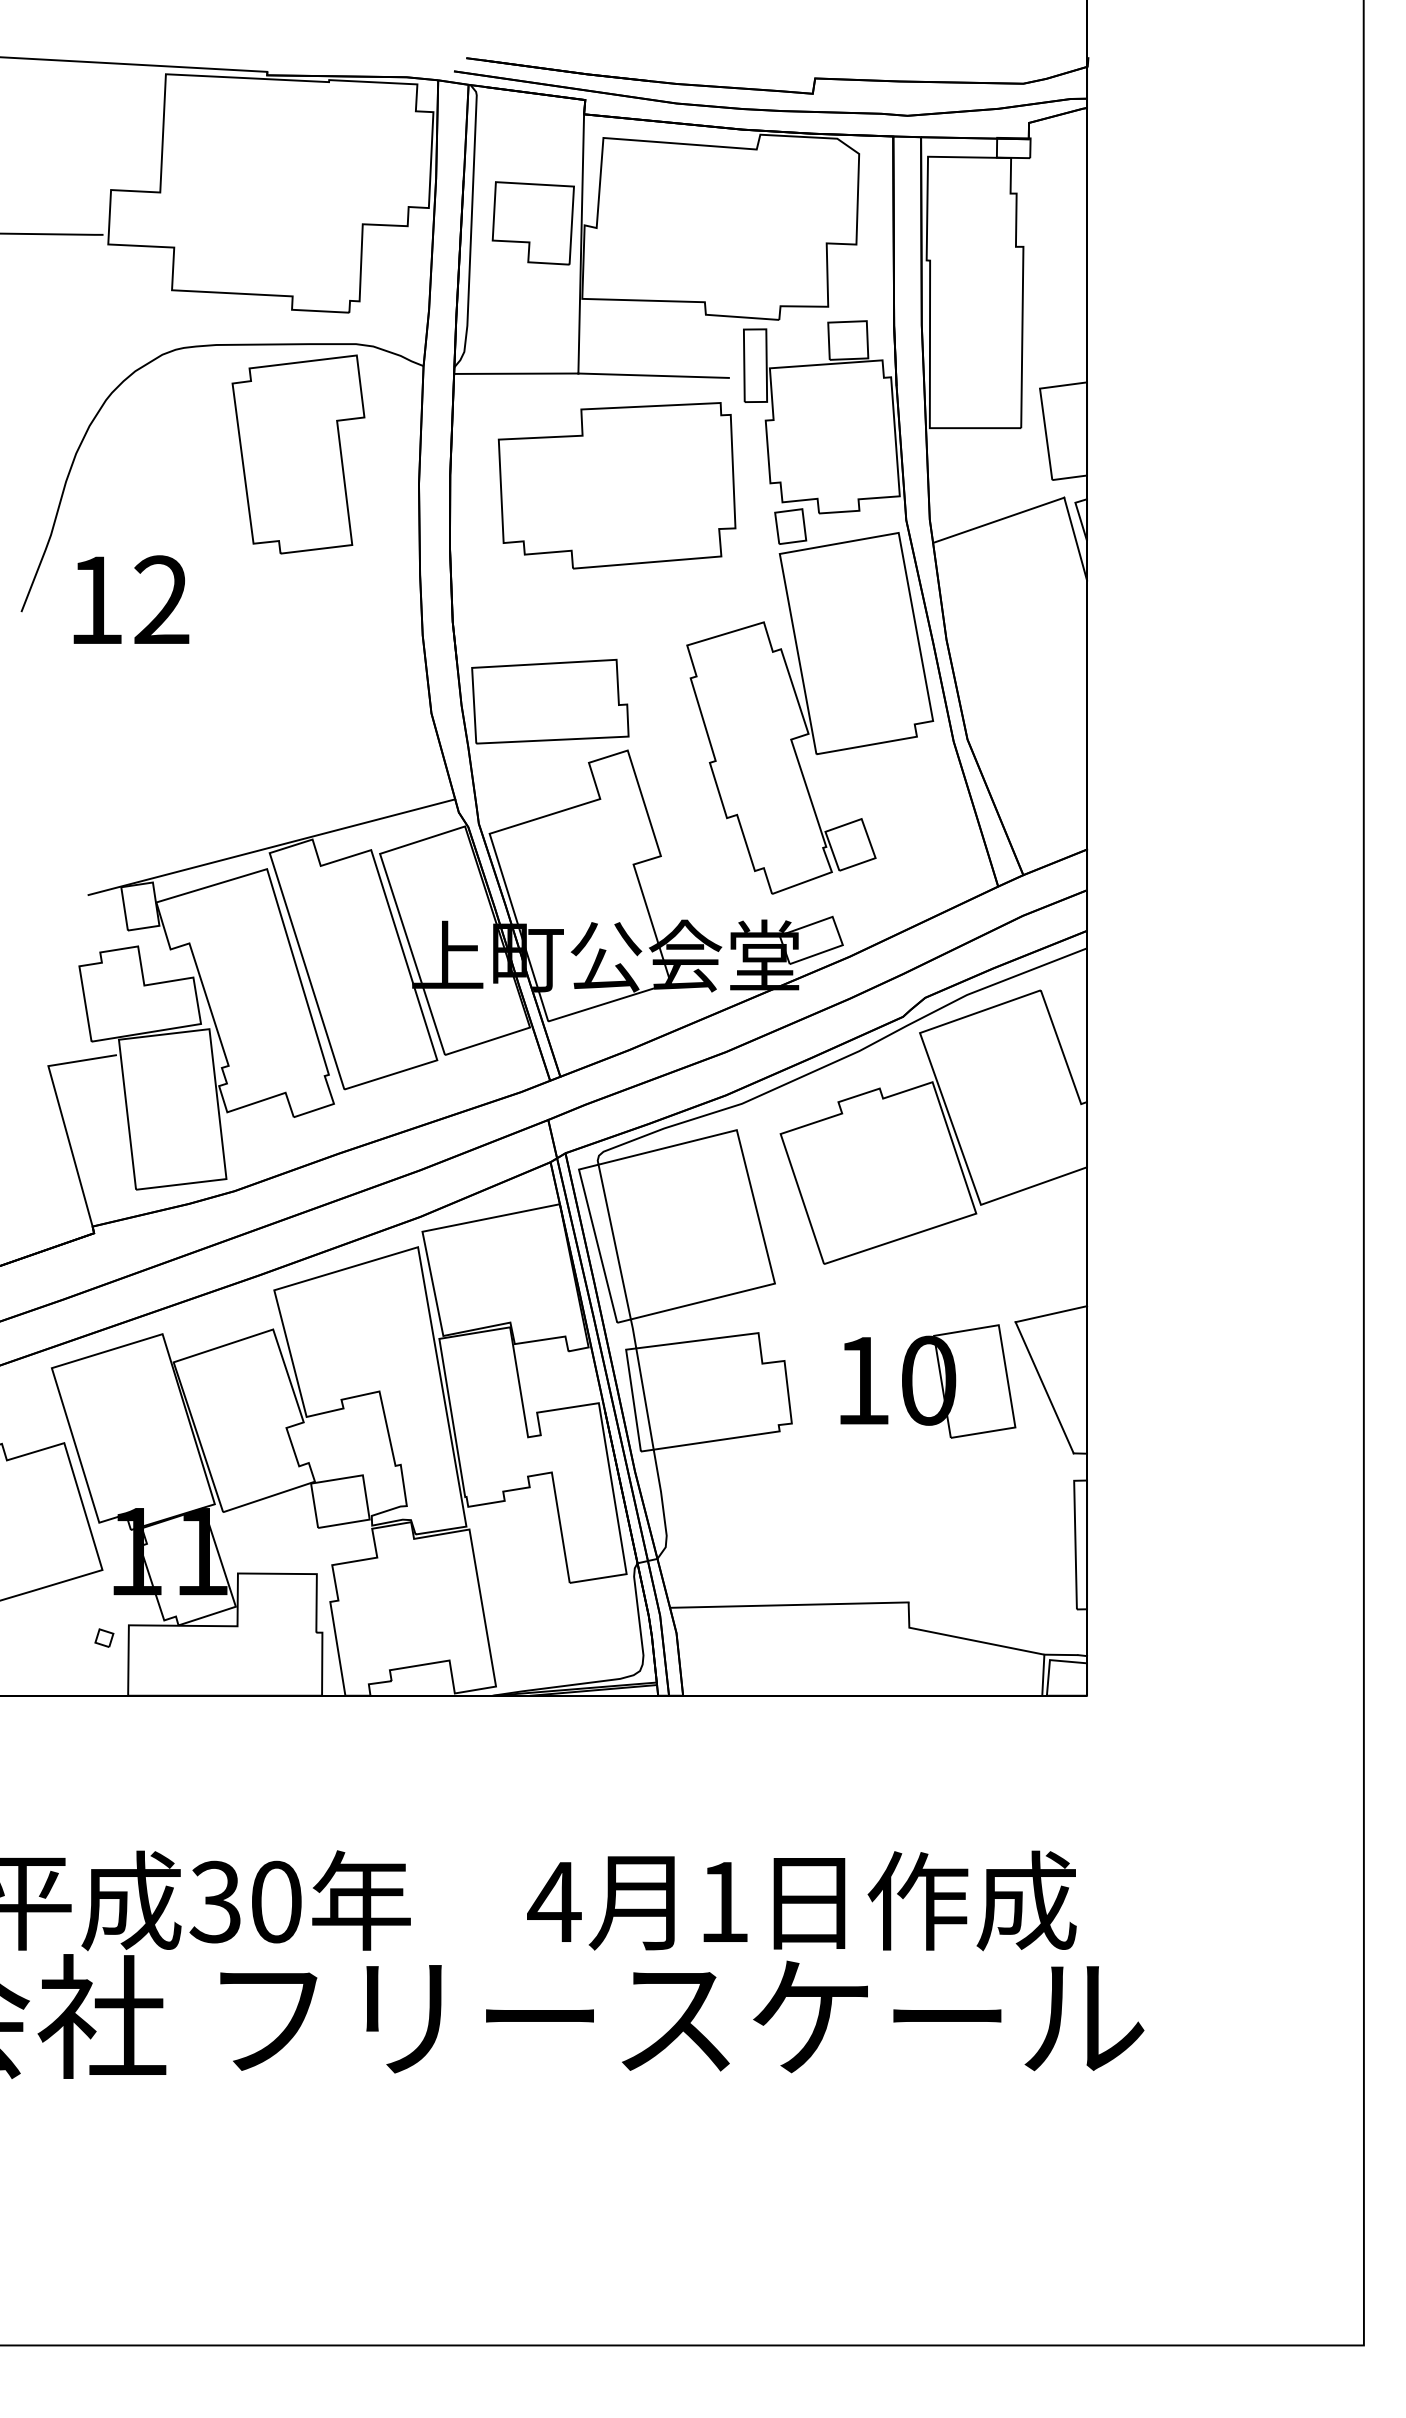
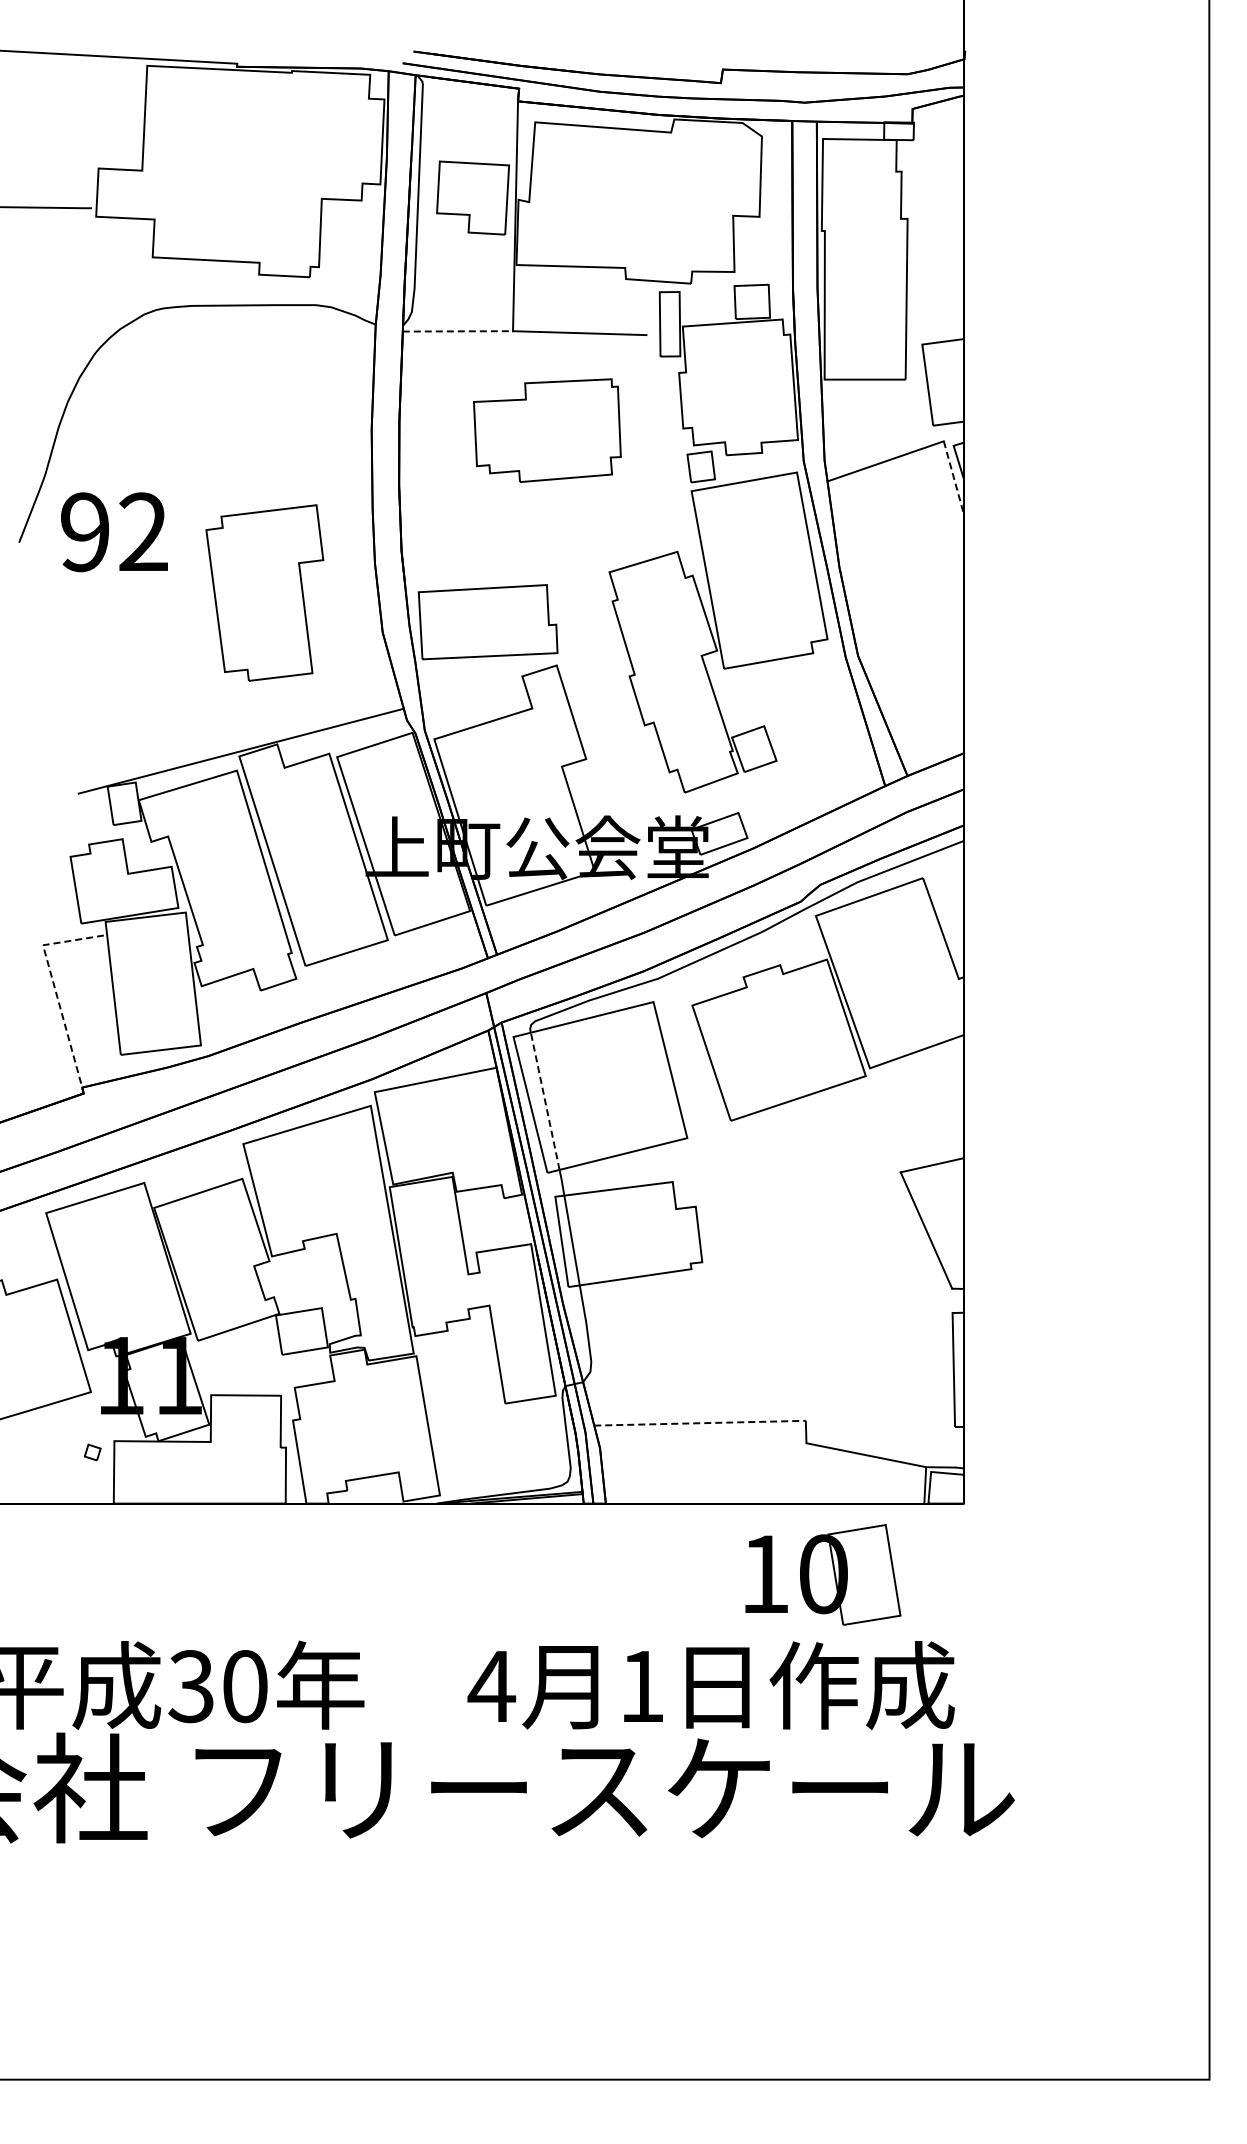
line: (516, 373) -> (458, 331), solid -> dashed
part: (298, 453) -> (264, 592), moved
part: (617, 485) -> (547, 430), size x0.7
line: (1076, 539) -> (954, 478), solid -> dashed
text: (95, 600) -> (84, 532), 12 -> 92
line: (61, 1112) -> (54, 986), solid -> dashed
line: (615, 1241) -> (545, 1100), solid -> dashed
part: (928, 1380) -> (823, 1574), moved
line: (789, 1605) -> (700, 1423), solid -> dashed

